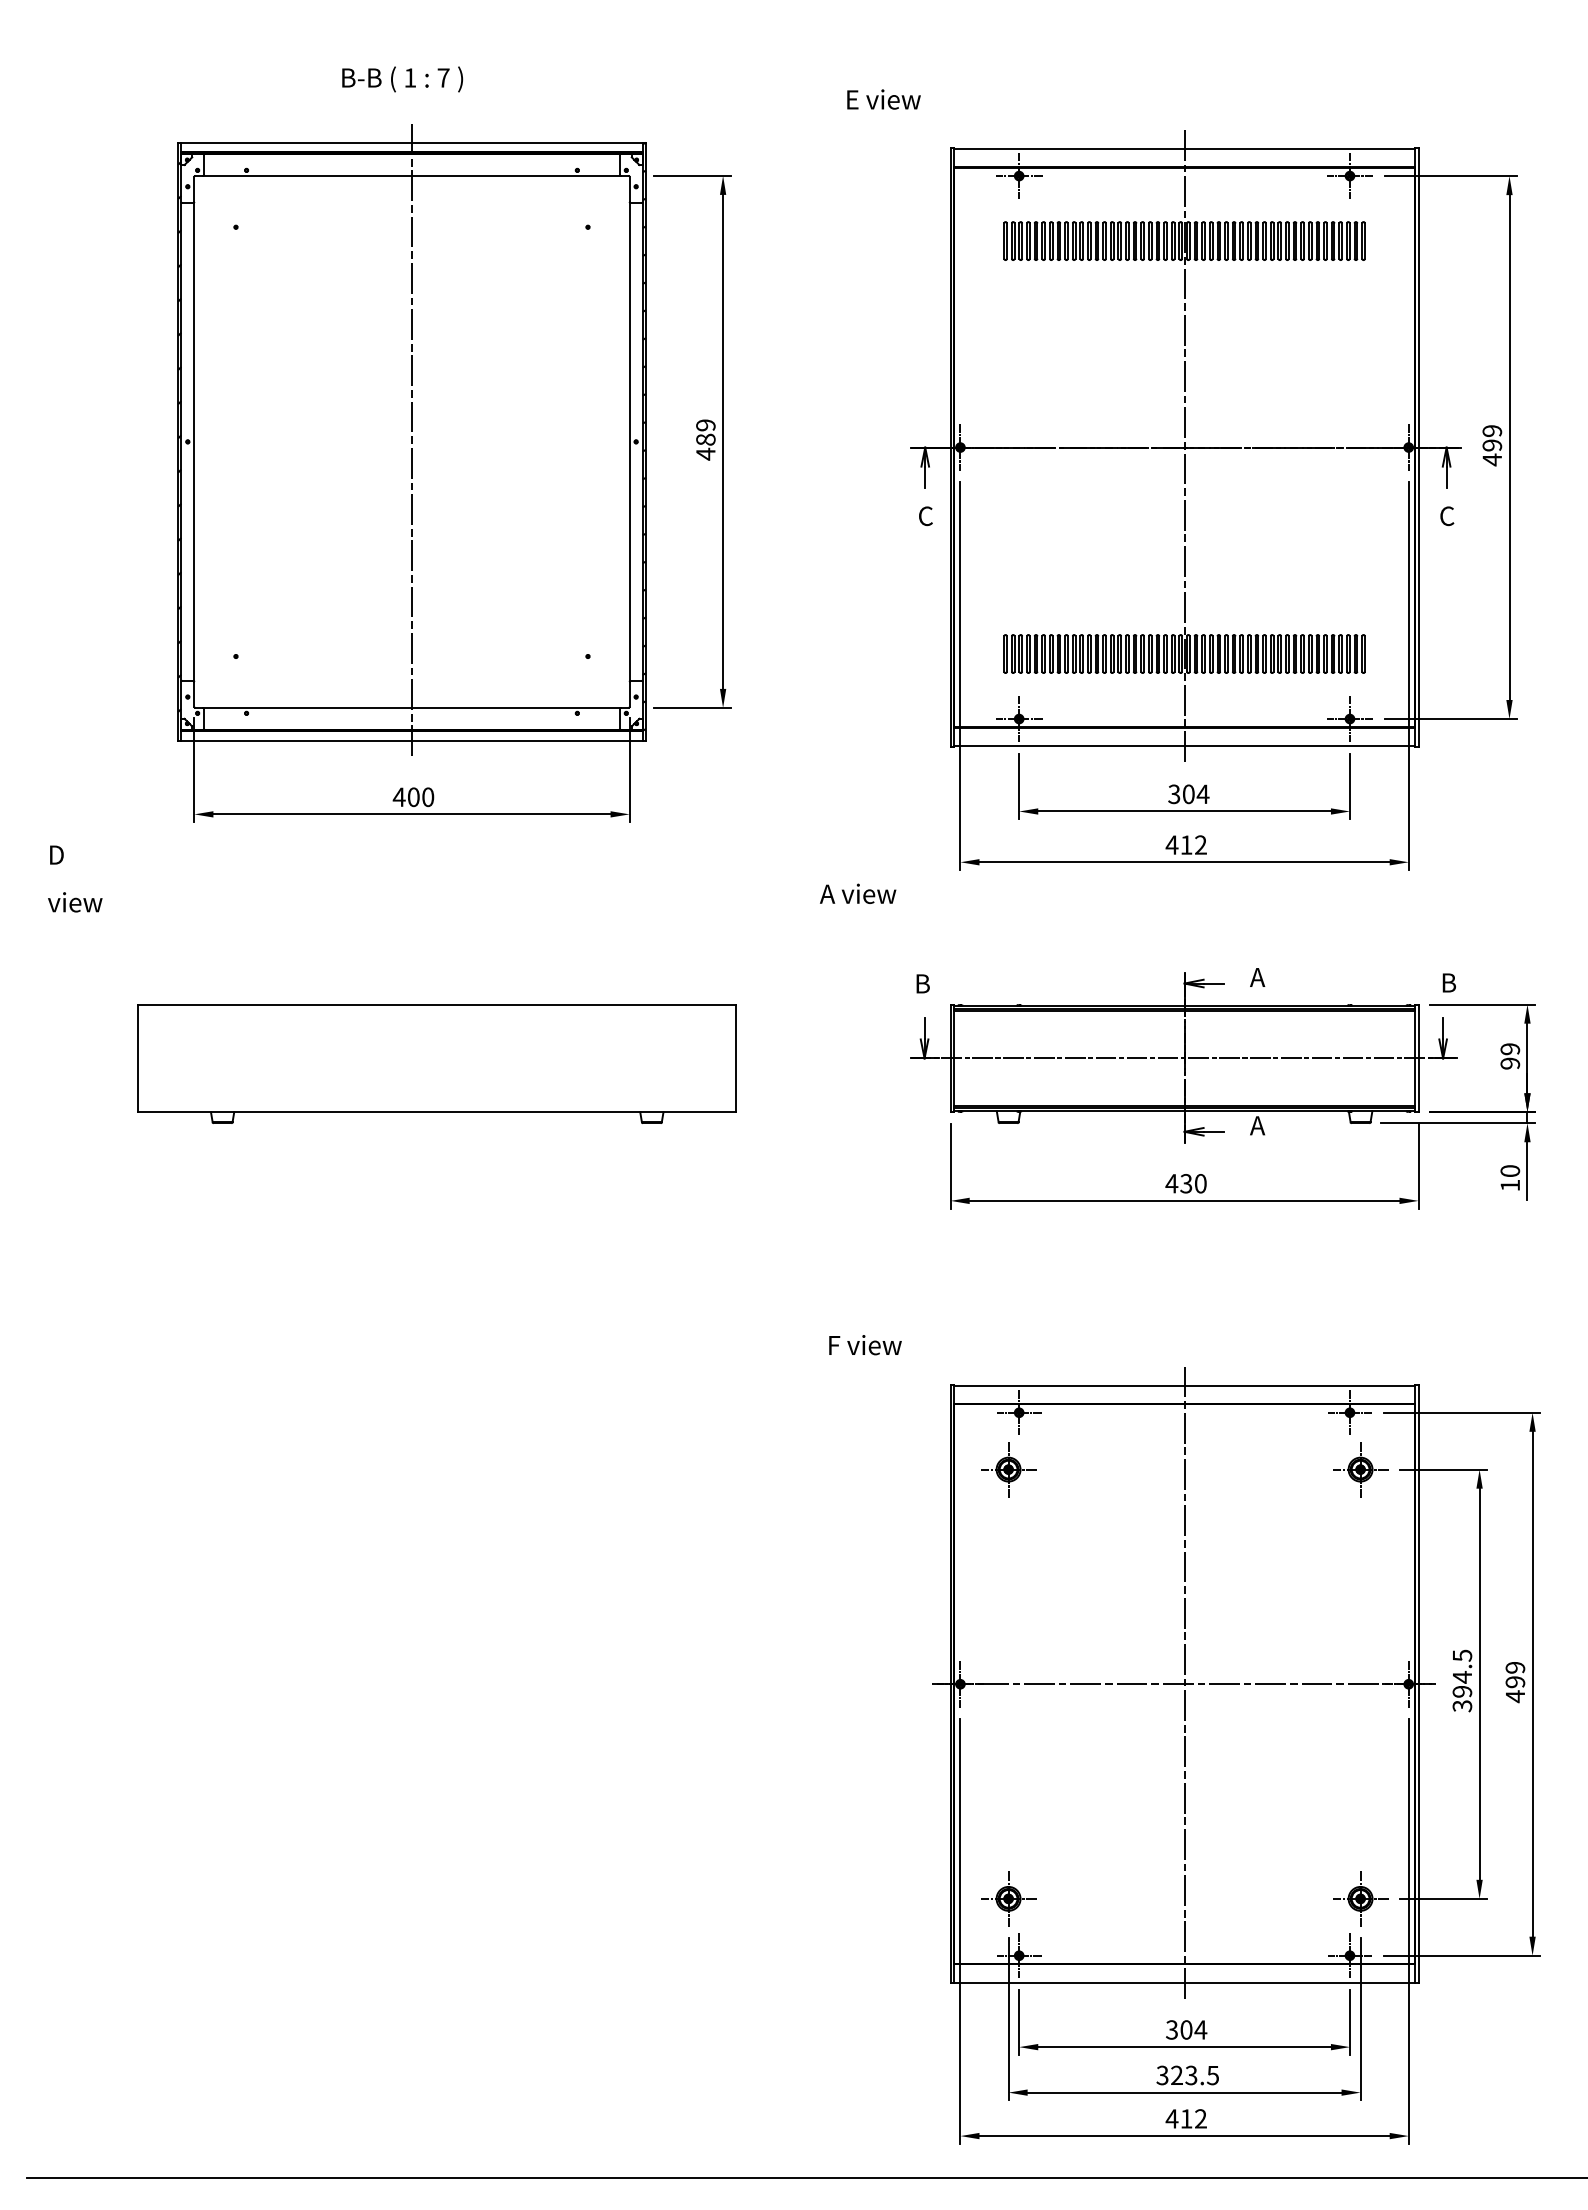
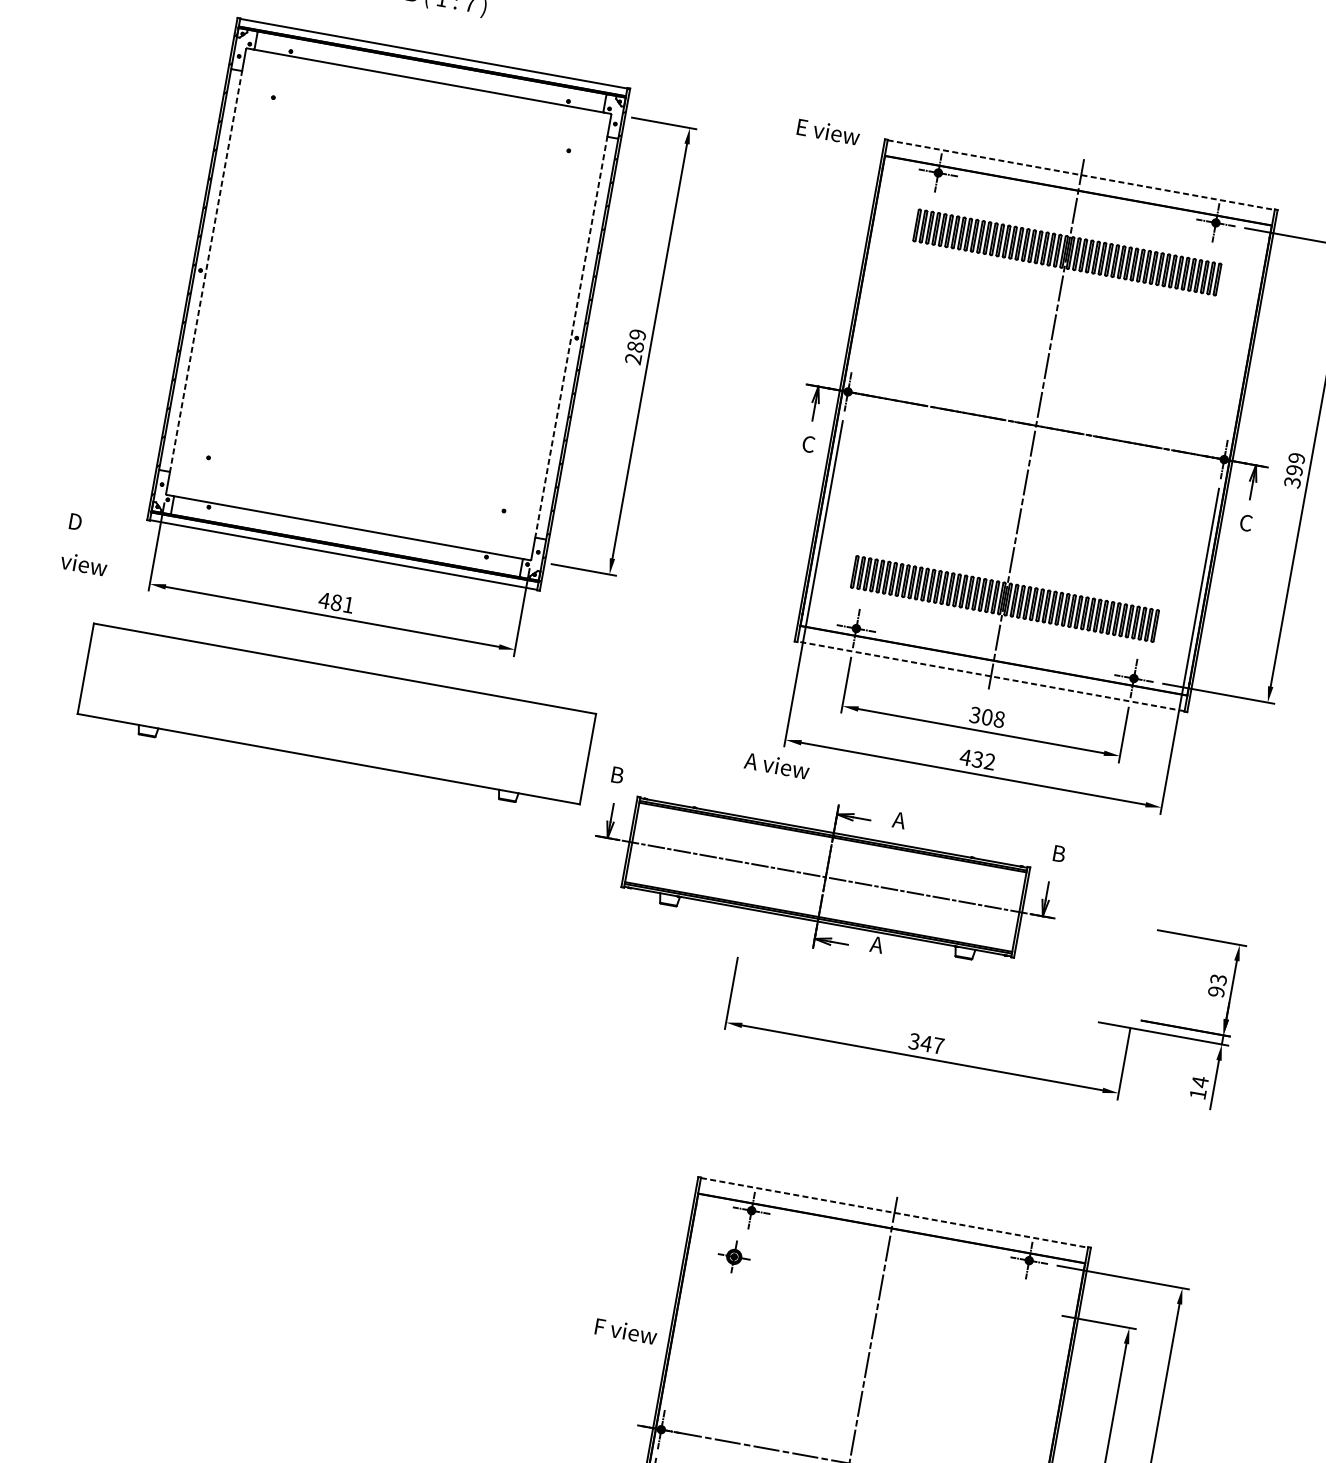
text: (883, 99) -> (828, 131), moved
line: (1184, 148) -> (1081, 174), solid -> dashed
line: (194, 441) -> (206, 271), solid -> dashed
line: (412, 441) -> (389, 304), removed
line: (629, 441) -> (571, 336), solid -> dashed
text: (705, 453) -> (633, 358), 489 -> 289
text: (1492, 459) -> (1292, 482), 499 -> 399
line: (1184, 746) -> (990, 676), solid -> dashed
text: (1202, 794) -> (998, 719), 304 -> 308
text: (420, 797) -> (342, 604), 400 -> 481
text: (1186, 844) -> (977, 759), 412 -> 432
text: (75, 878) -> (87, 544), moved
text: (858, 893) -> (777, 765), moved
text: (1510, 1049) -> (1218, 980), 99 -> 93
part: (1183, 1055) -> (825, 874), moved
part: (436, 1063) -> (335, 718), moved
text: (1510, 1170) -> (1200, 1081), 10 -> 14
text: (1185, 1183) -> (925, 1043), 430 -> 347
text: (865, 1345) -> (626, 1331), moved
line: (1184, 1385) -> (894, 1212), solid -> dashed
part: (1008, 1469) -> (734, 1256), size x0.7
part: (1360, 1469) -> (1029, 1309), removed

